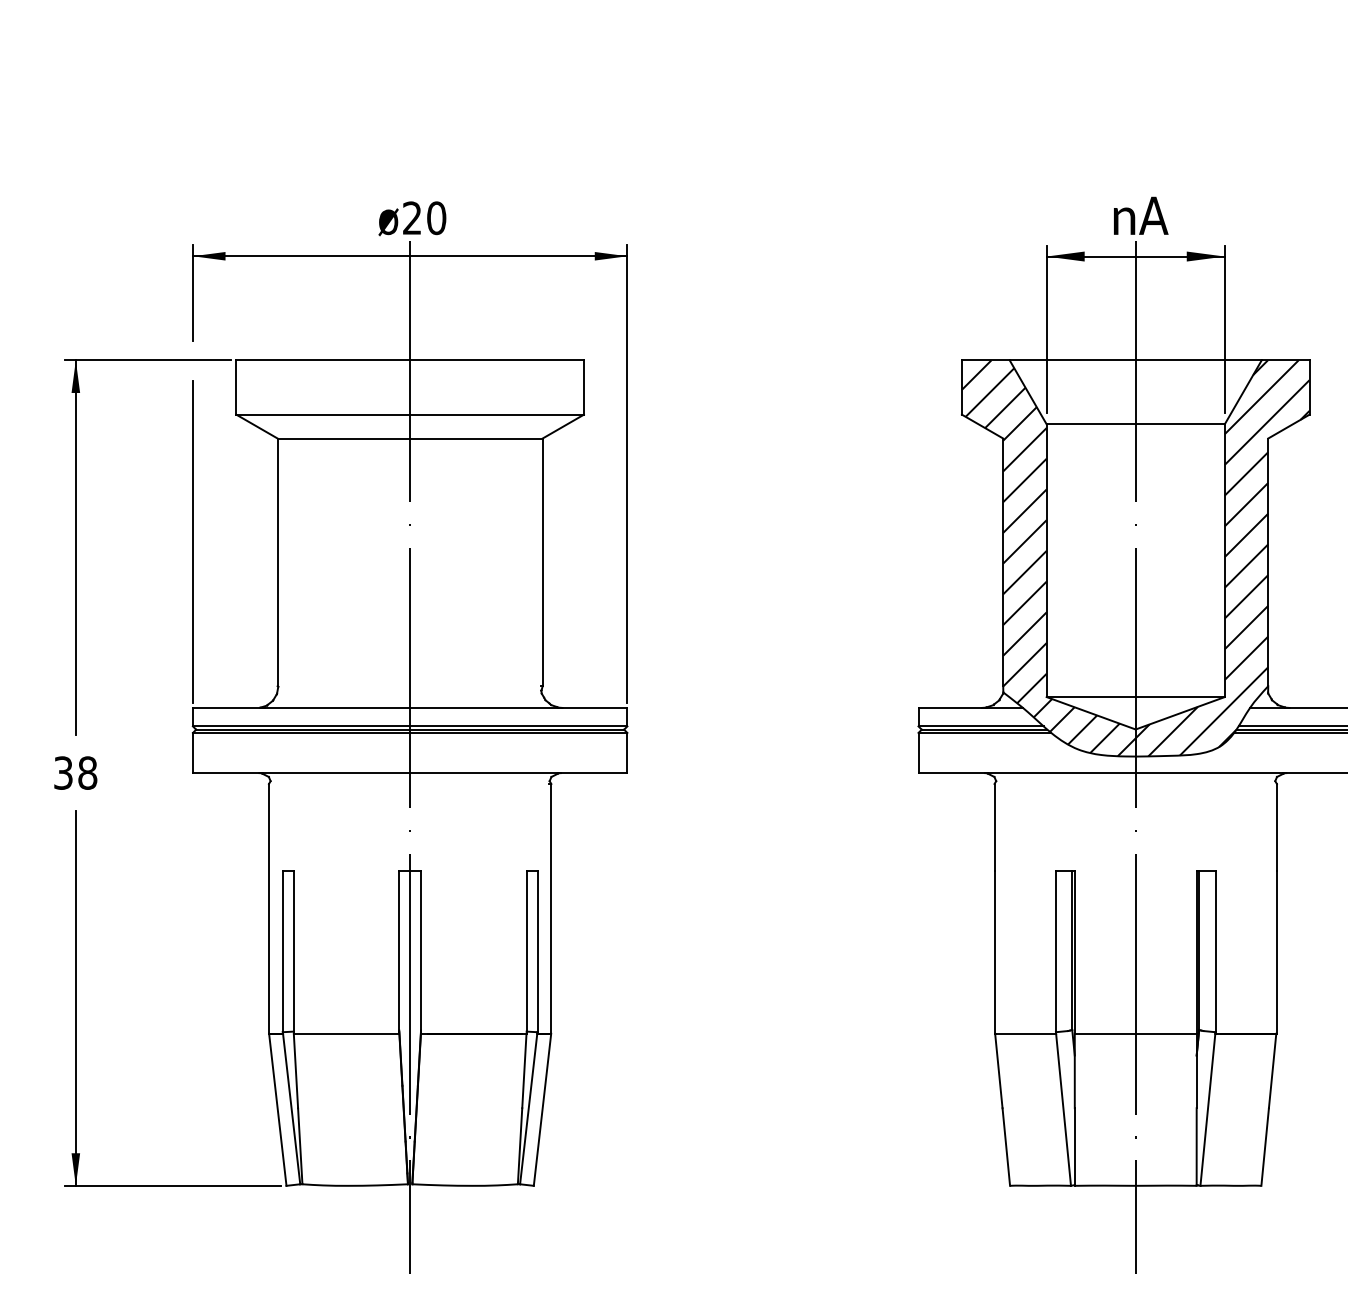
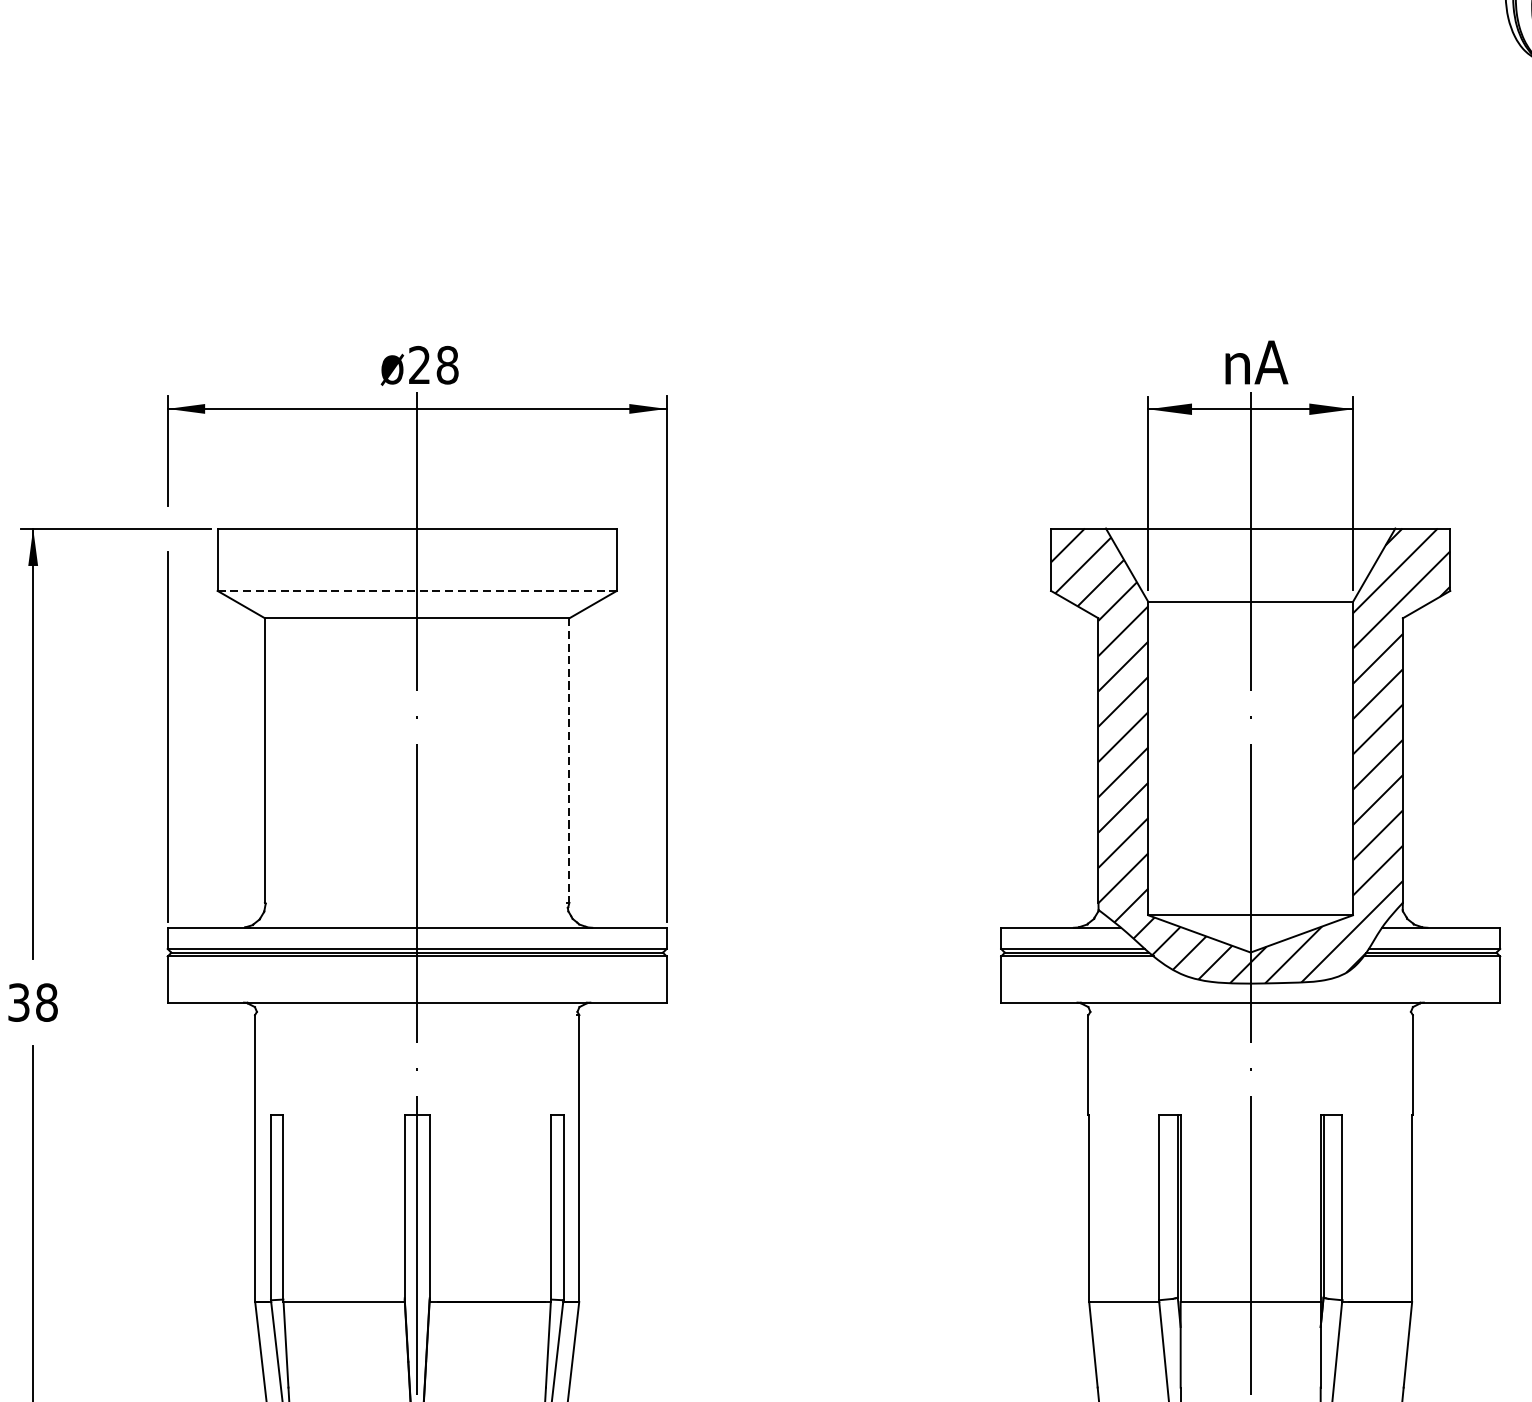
text: (436, 217) -> (447, 364), 20 -> 28
line: (410, 414) -> (417, 590), solid -> dashed
line: (542, 562) -> (569, 760), solid -> dashed

